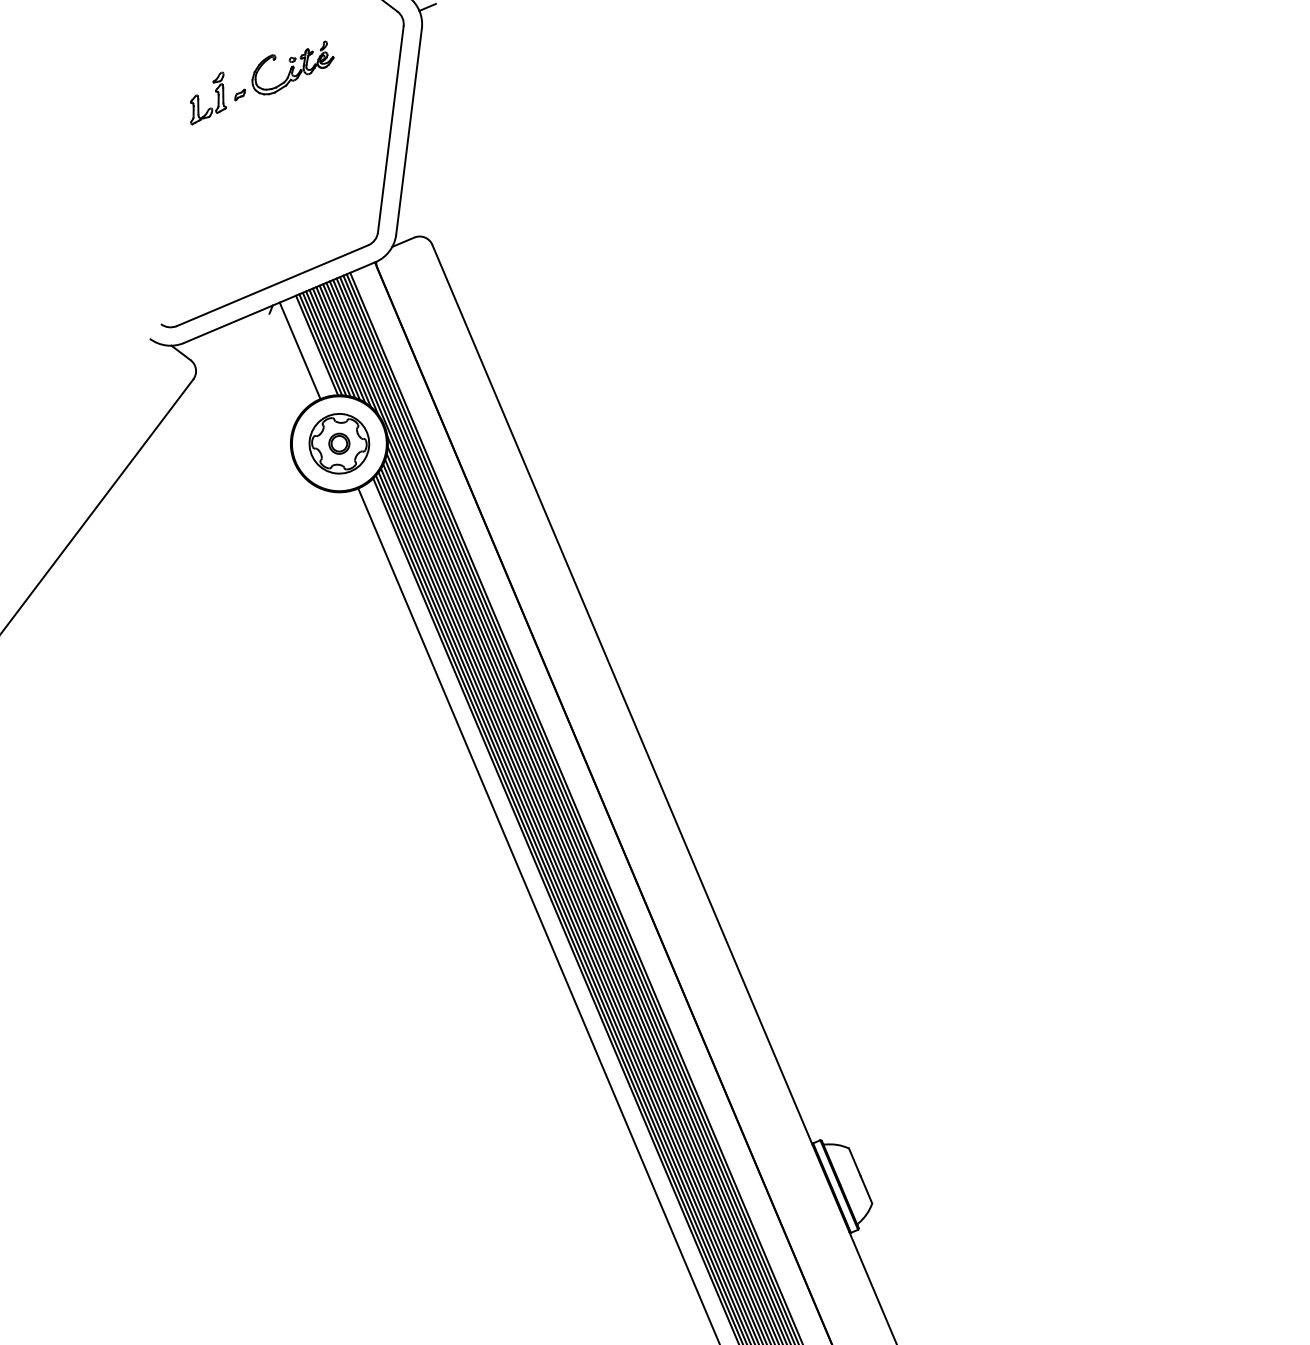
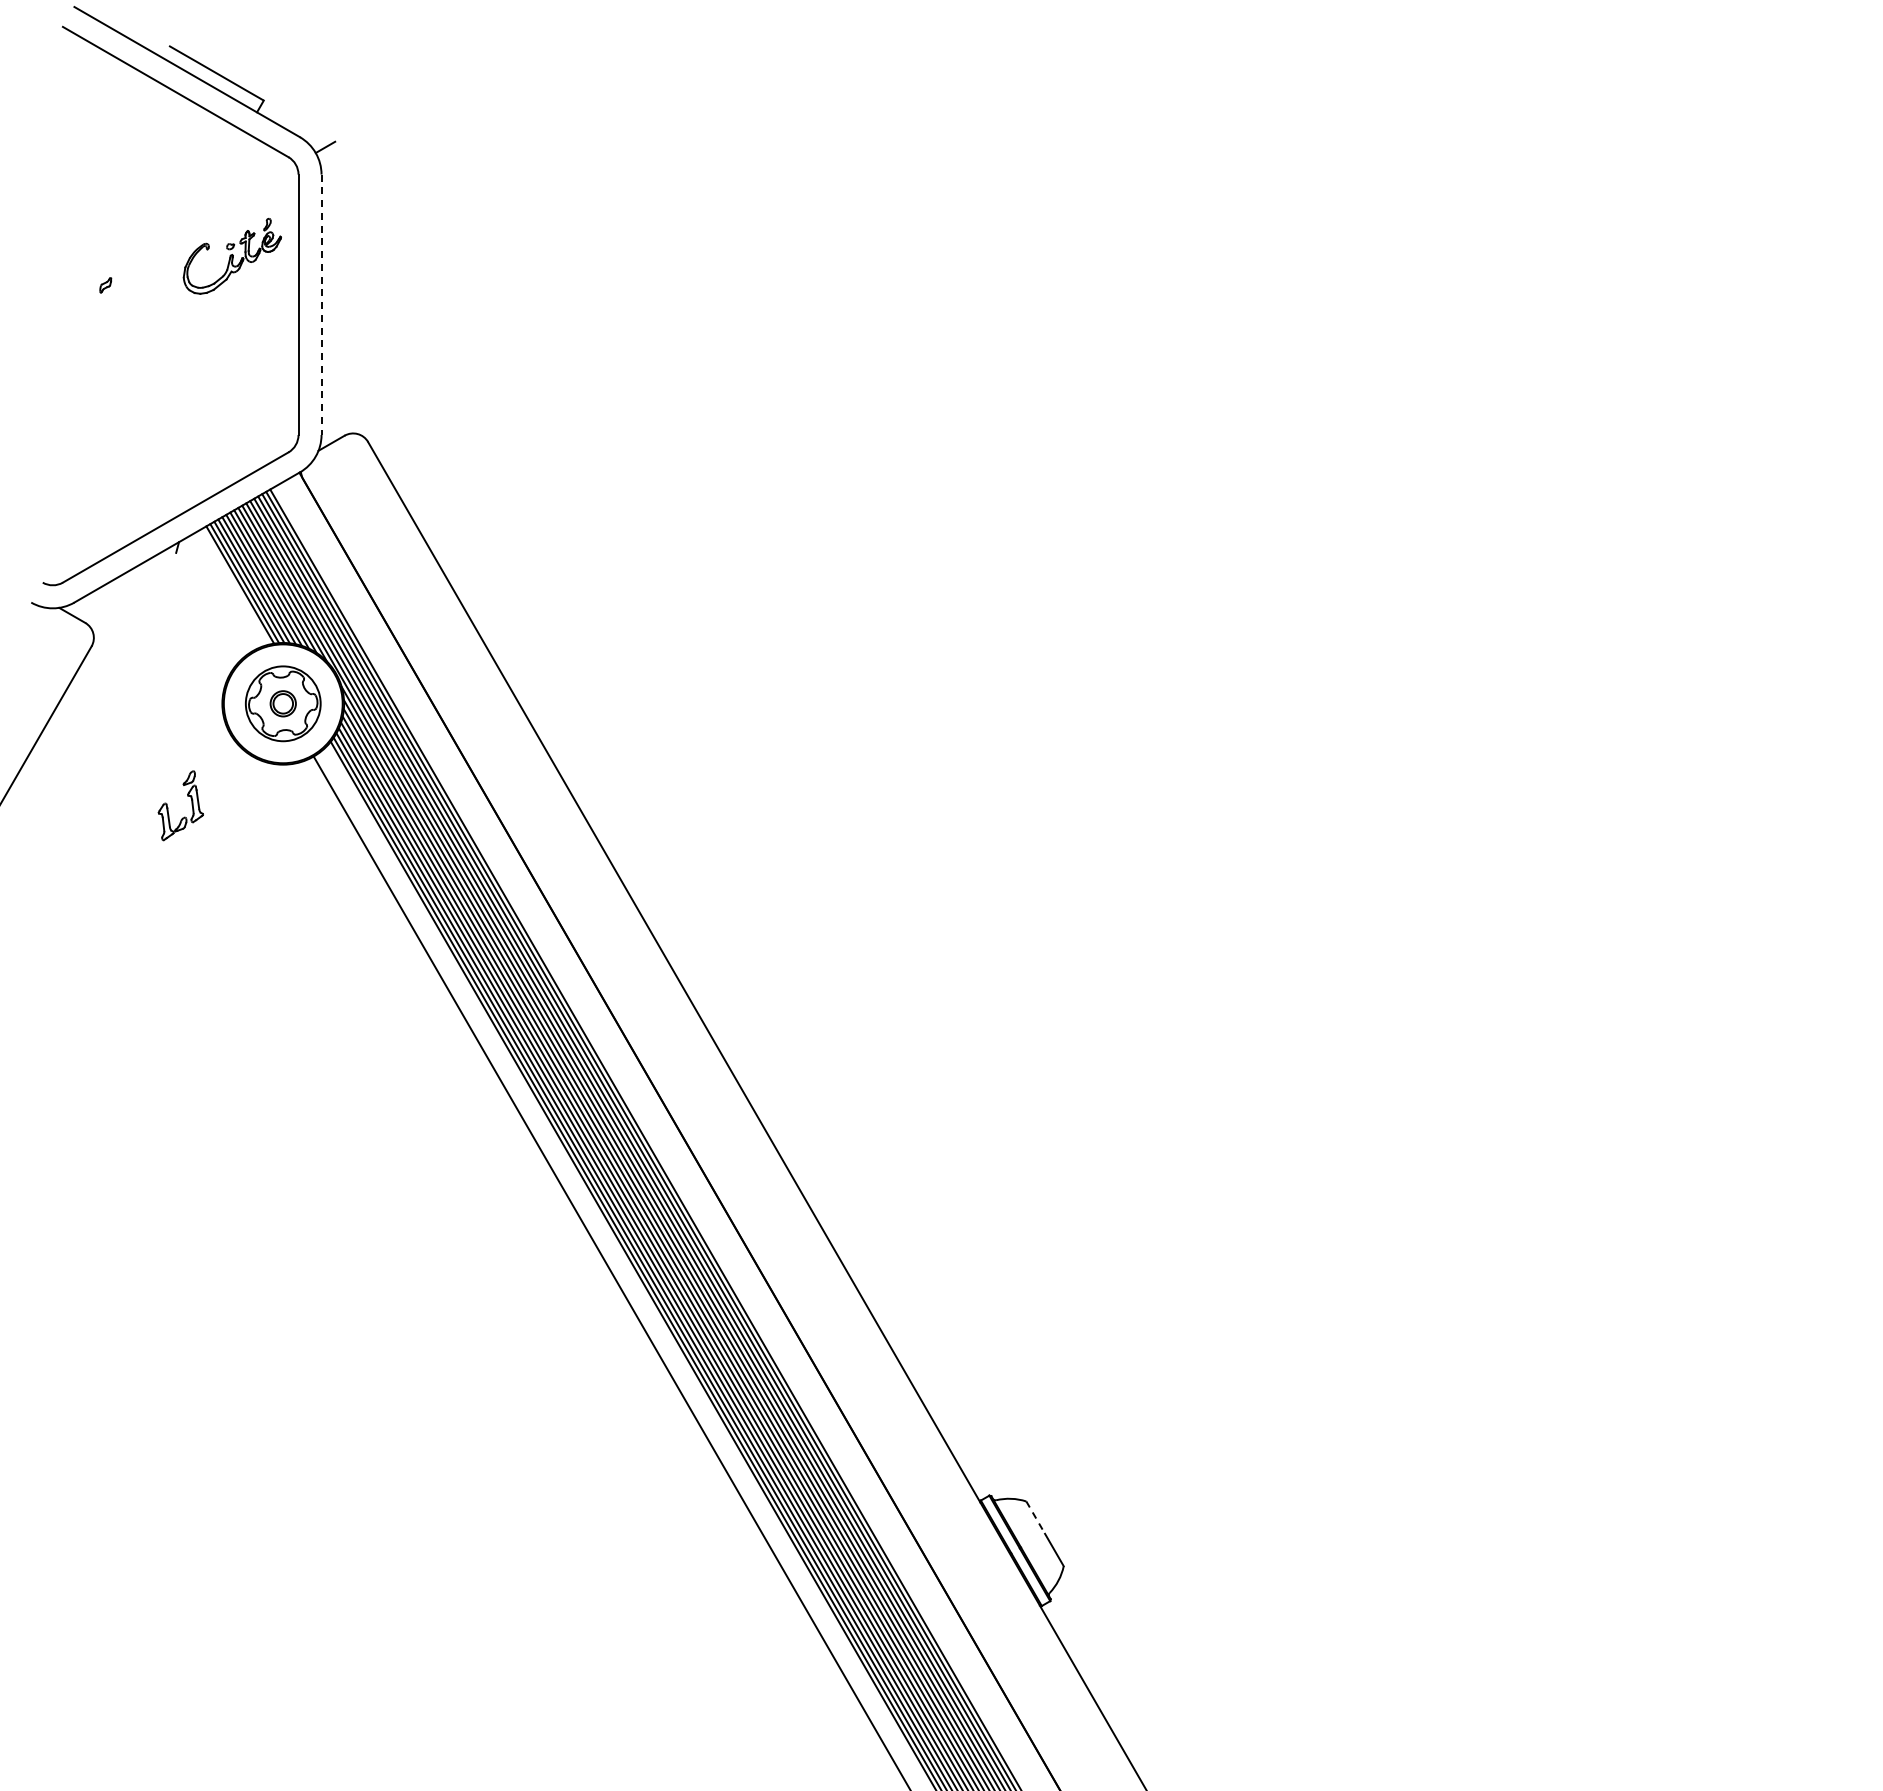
part: (292, 67) -> (231, 256), moved
part: (217, 99) -> (191, 805), moved
line: (408, 132) -> (321, 305), solid -> dashed
line: (299, 350) -> (219, 594), removed
line: (854, 1162) -> (1035, 1517), solid -> dashed

